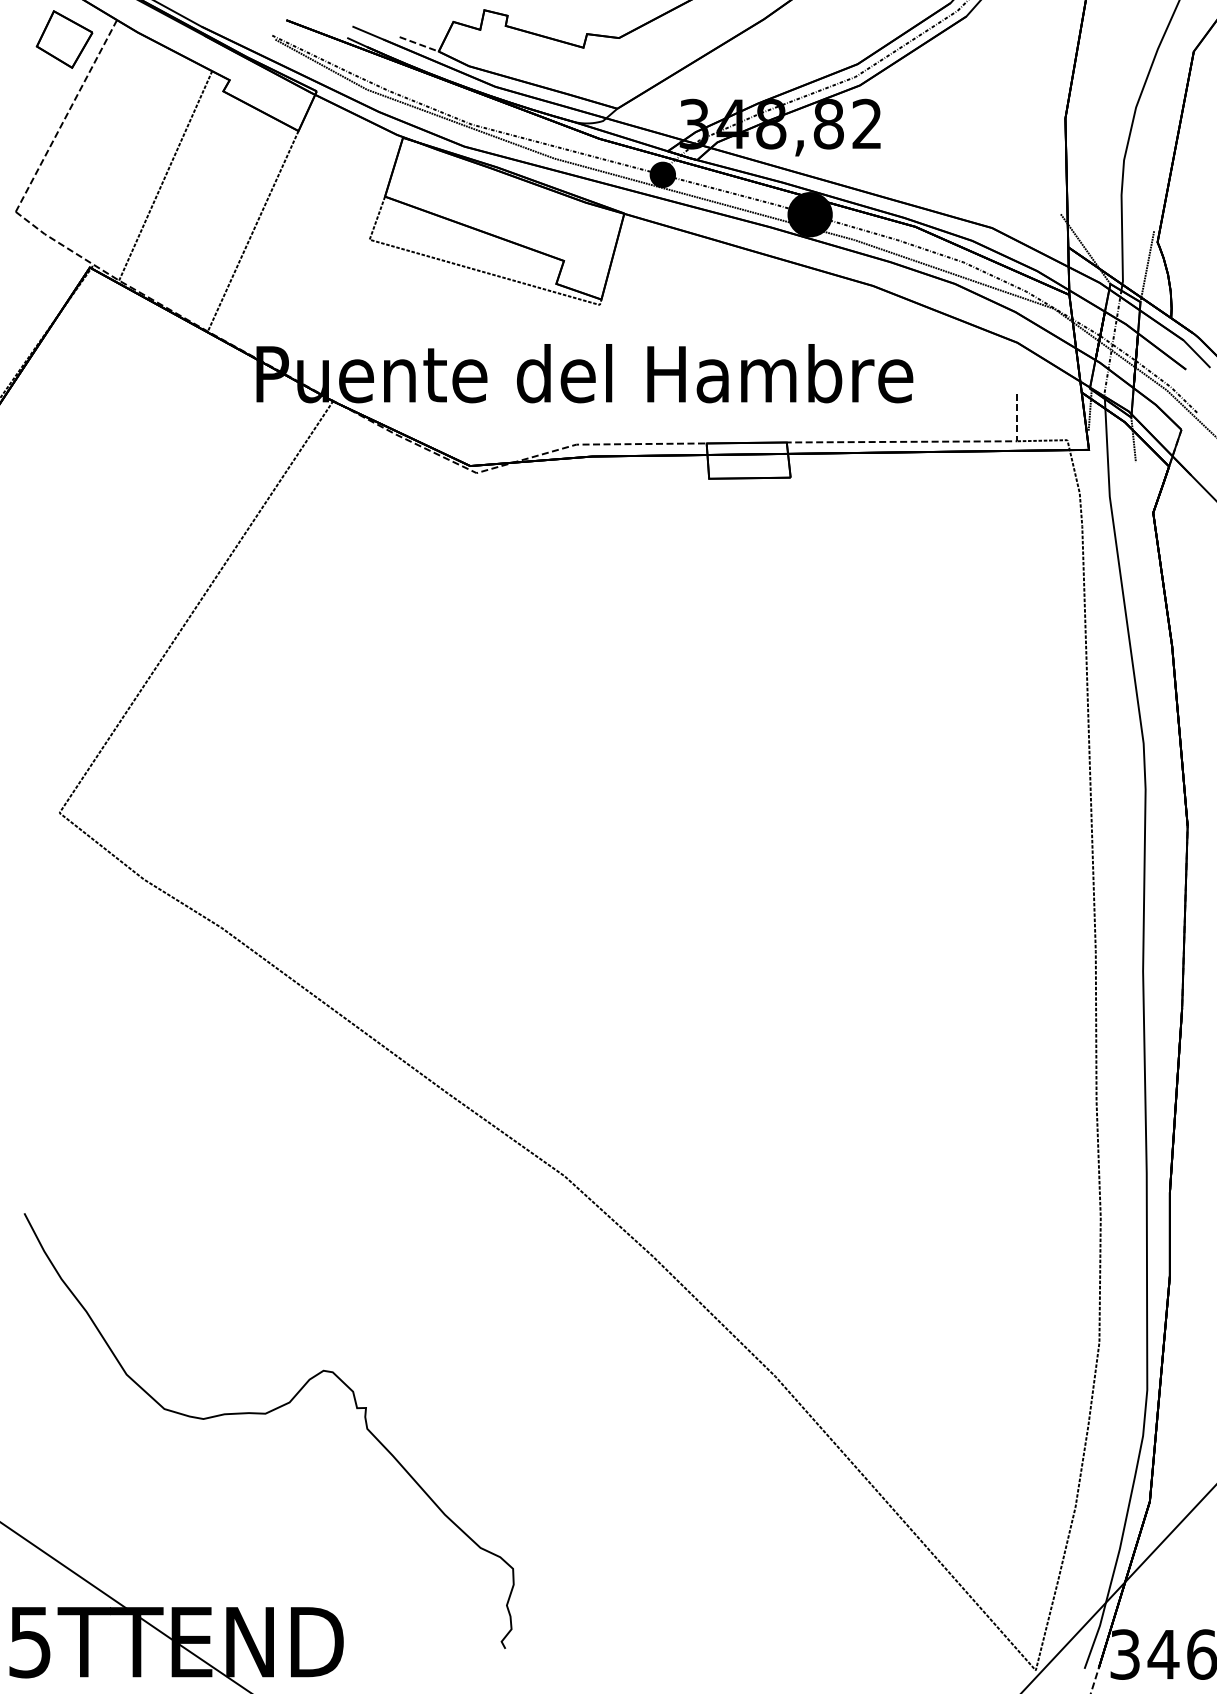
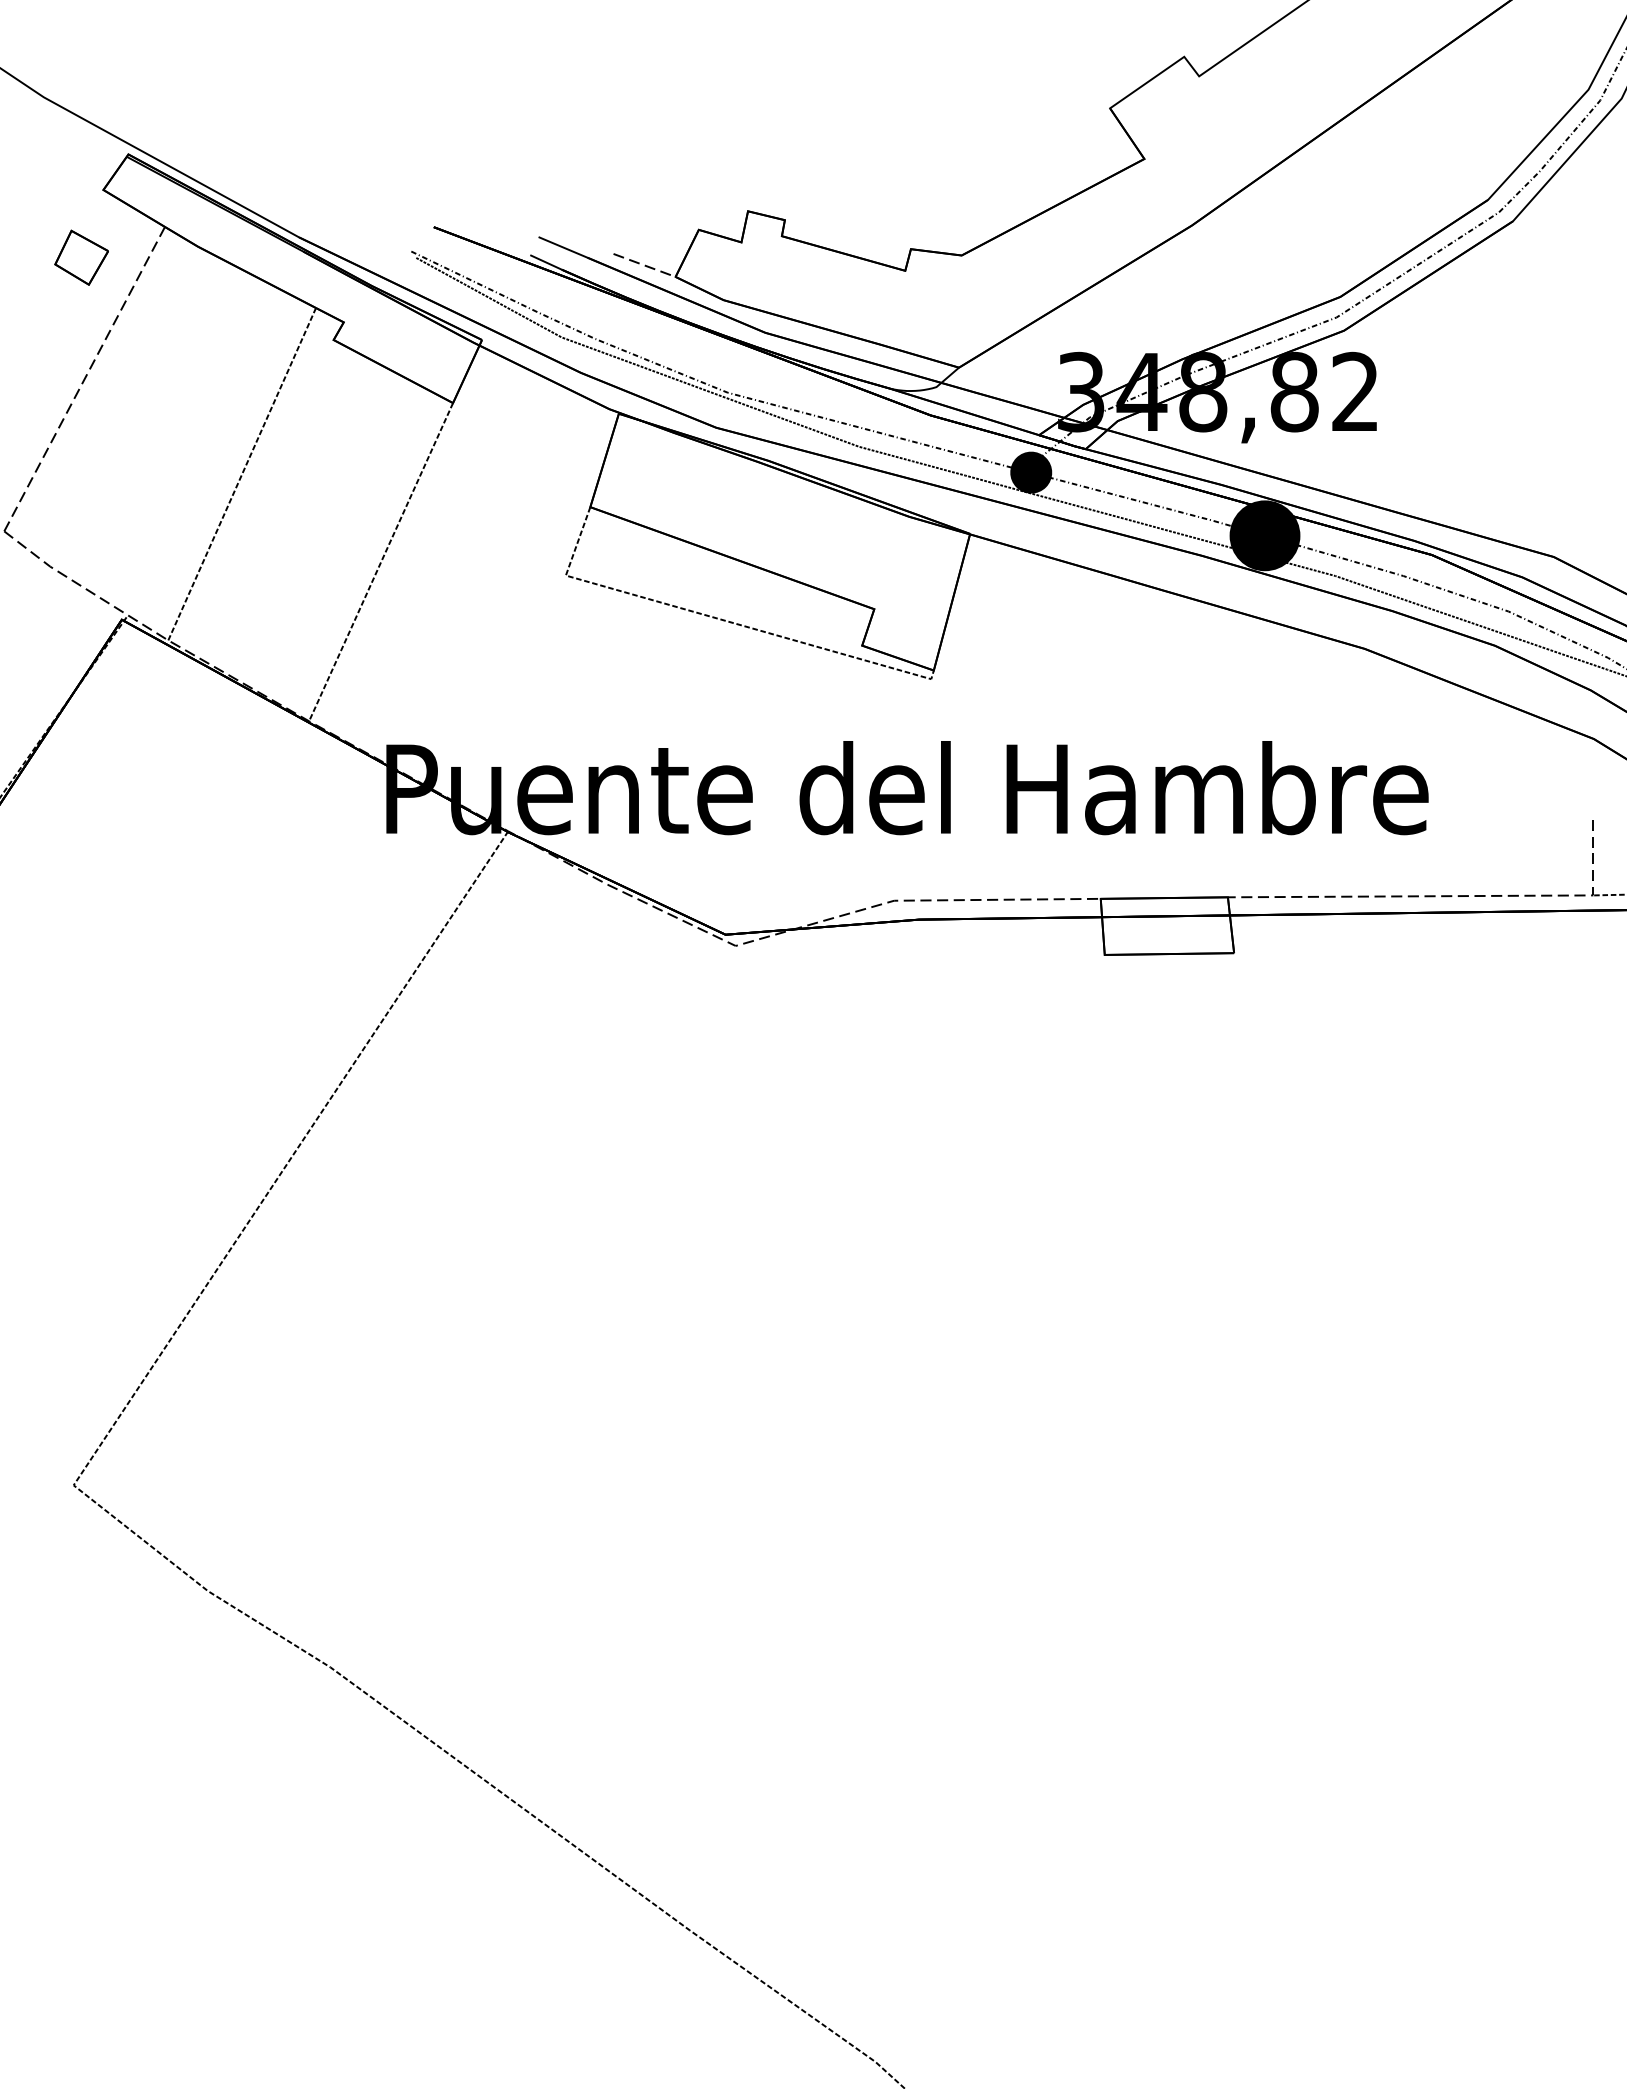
part: (64, 39) -> (81, 257), size x0.6

